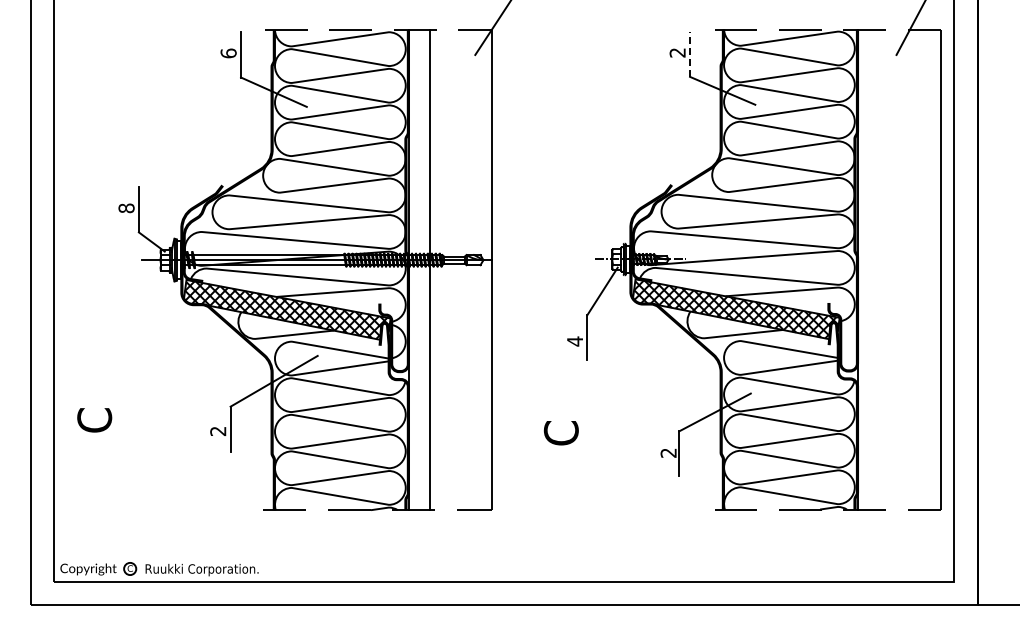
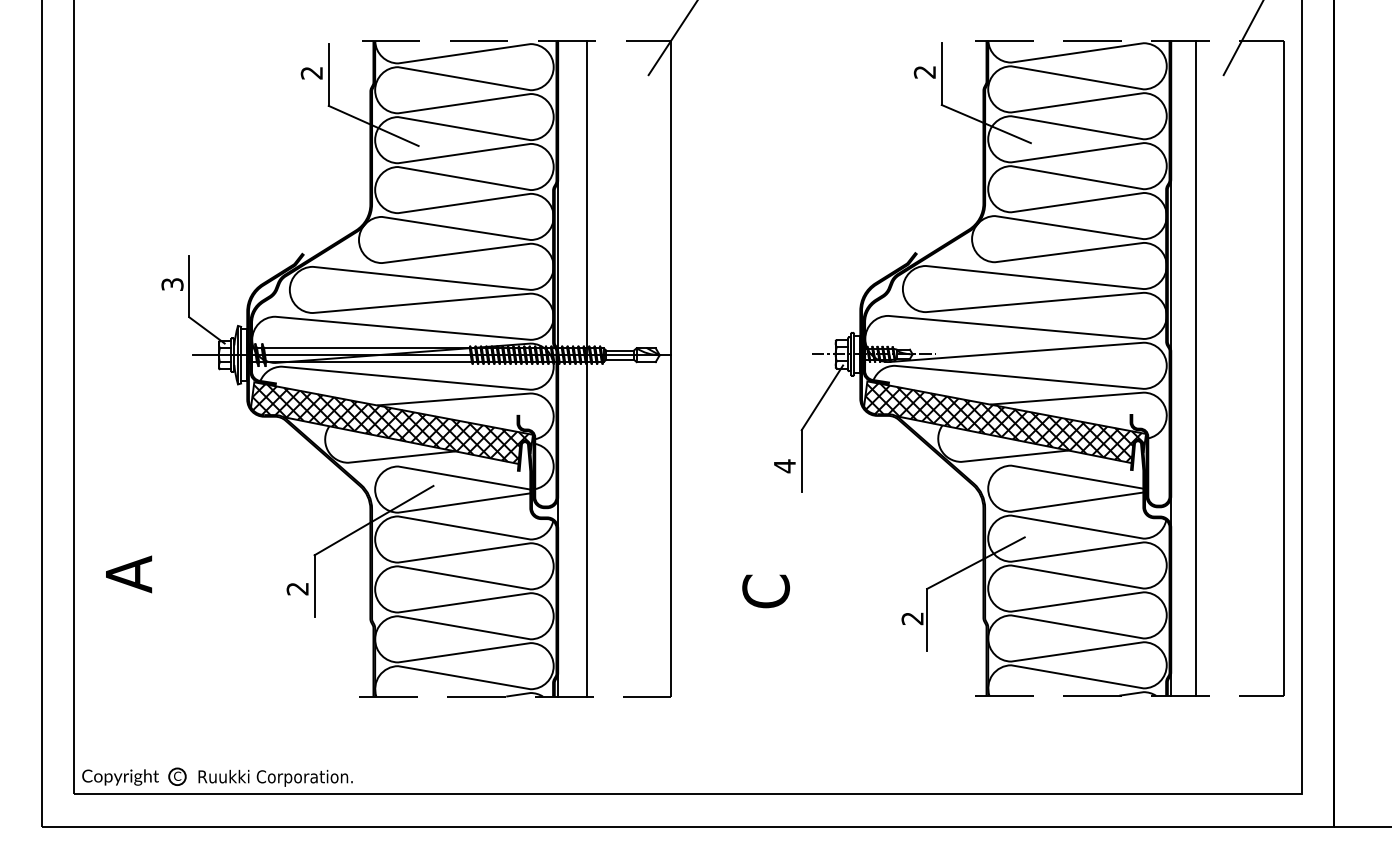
text: (228, 53) -> (311, 73), 6 -> 2
line: (690, 54) -> (942, 74), dashed -> solid
text: (126, 208) -> (172, 284), 8 -> 3
line: (876, 269) -> (1196, 367), added
text: (94, 420) -> (128, 574), C -> A

